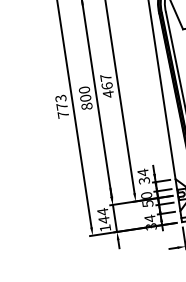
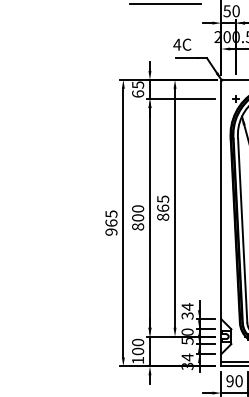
text: (107, 86) -> (163, 208), 467 -> 865
text: (62, 106) -> (111, 222), 773 -> 965
text: (103, 215) -> (138, 346), 144 -> 100

